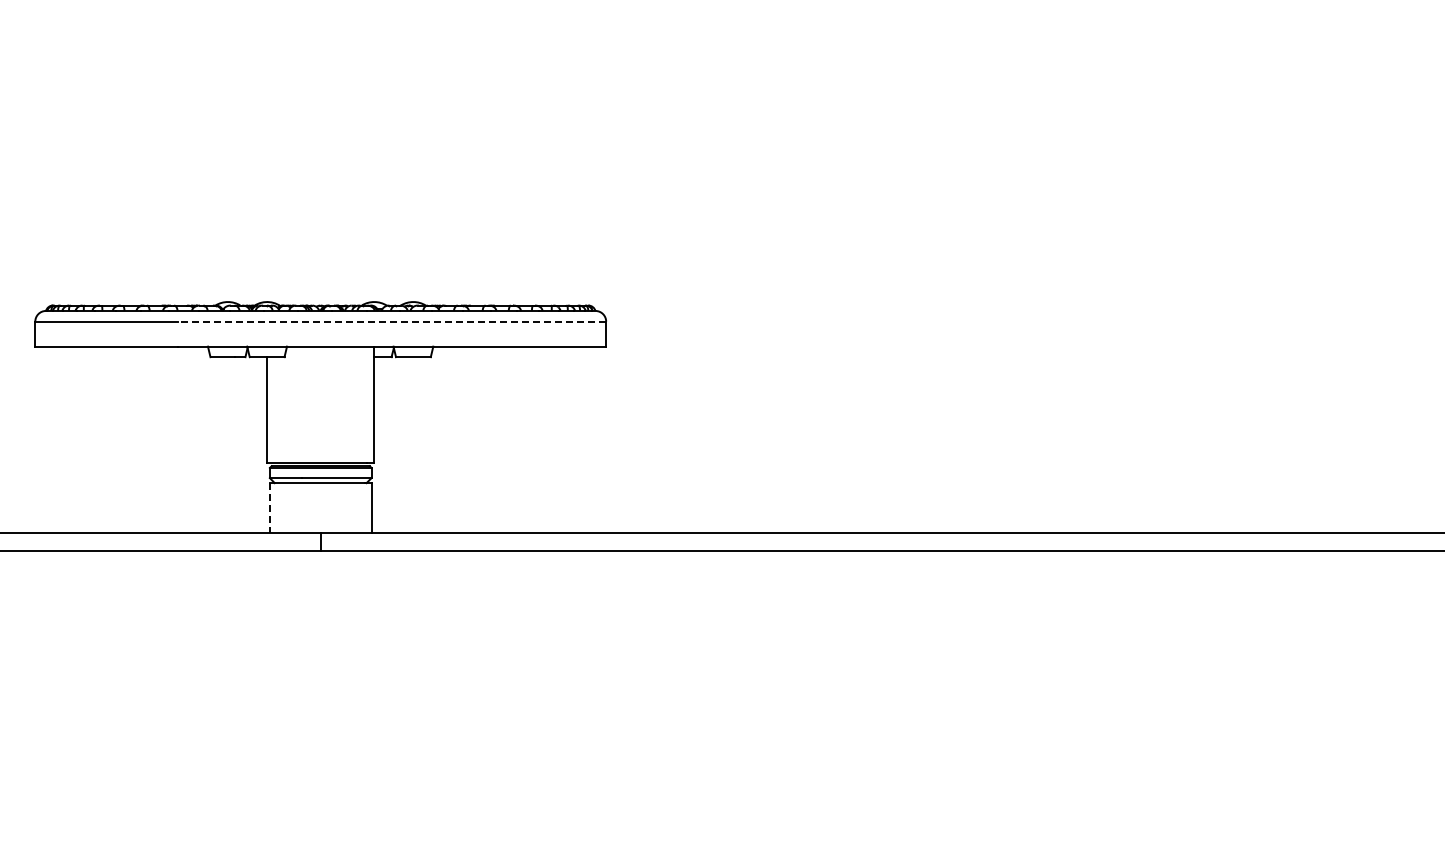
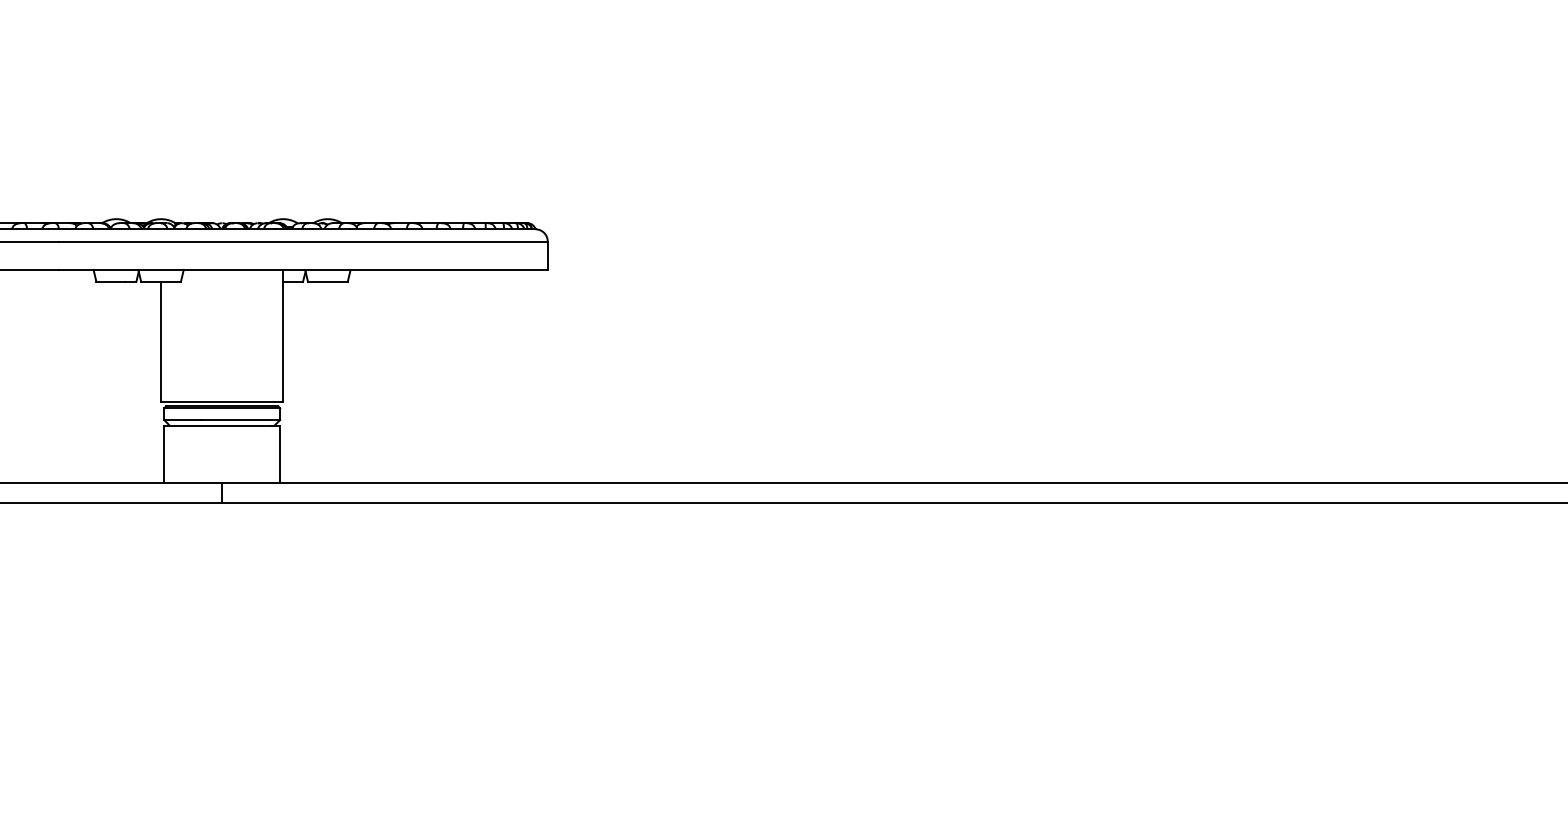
line: (391, 321) -> (302, 241), dashed -> solid
line: (269, 508) -> (163, 454), dashed -> solid

